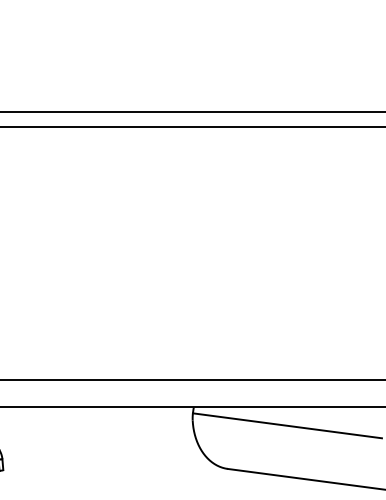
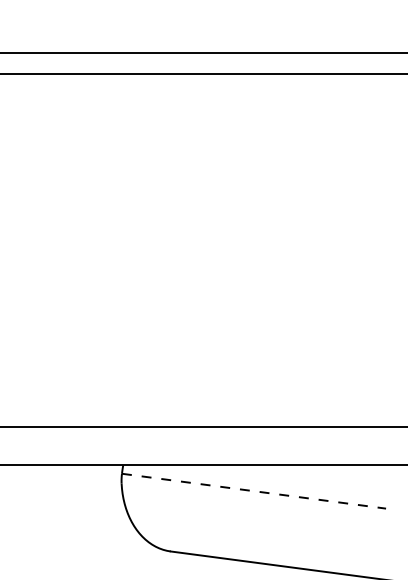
line: (287, 425) -> (254, 490), solid -> dashed

